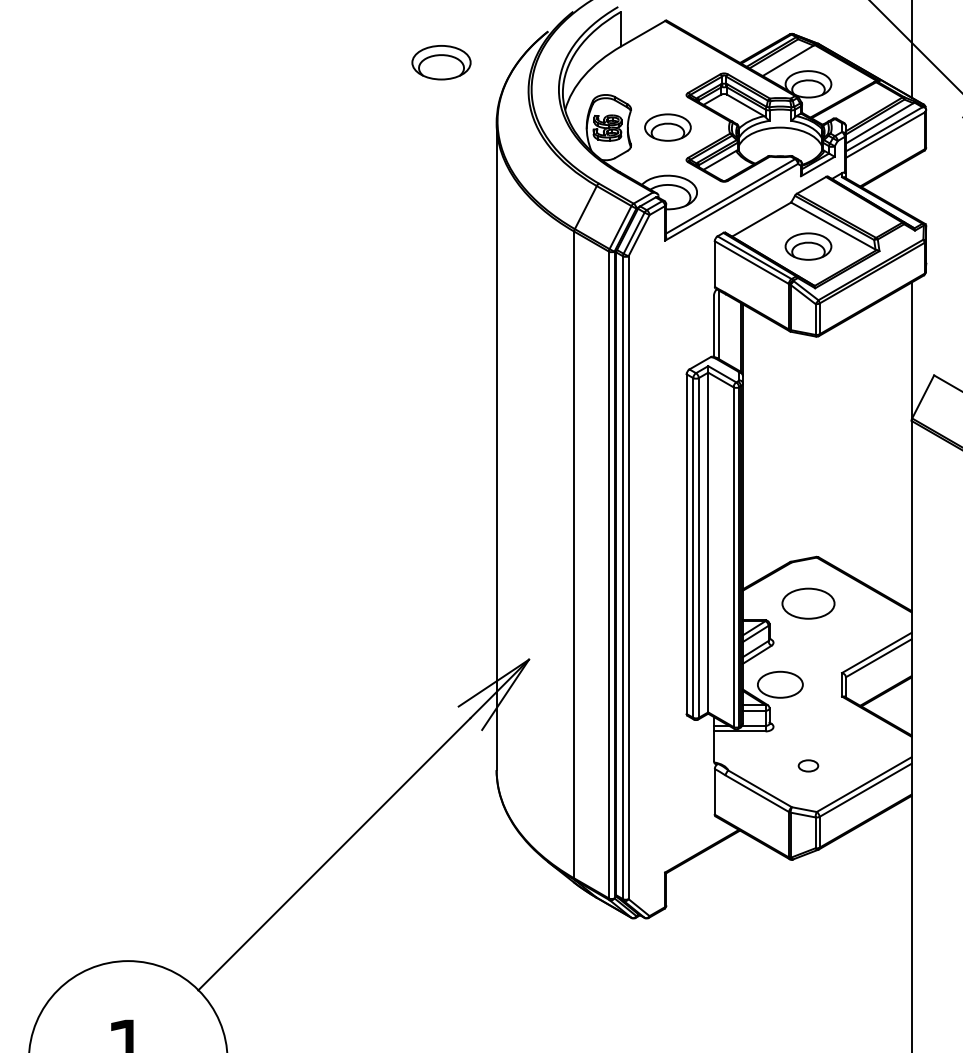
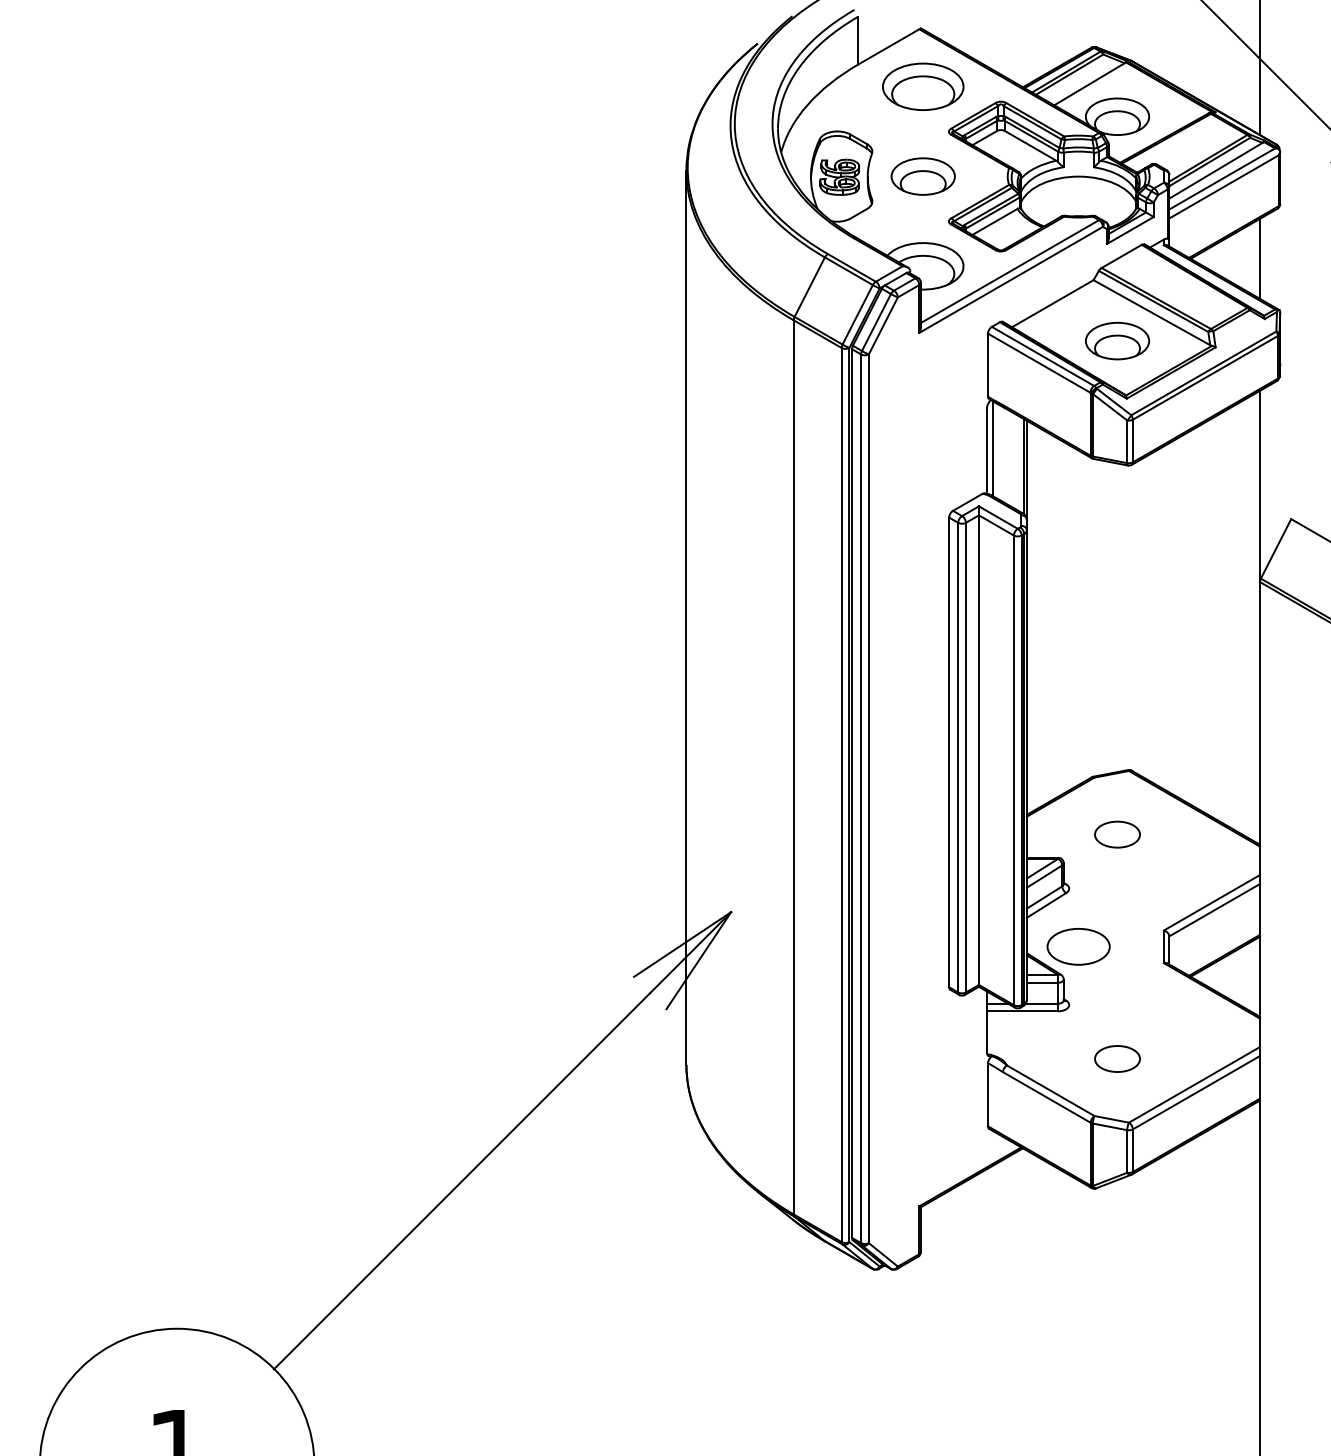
part: (441, 62) -> (923, 86), moved
line: (911, 186) -> (1260, 258), added
part: (808, 603) -> (1117, 834), size x0.62
part: (808, 765) -> (1117, 1058), size x1.67

